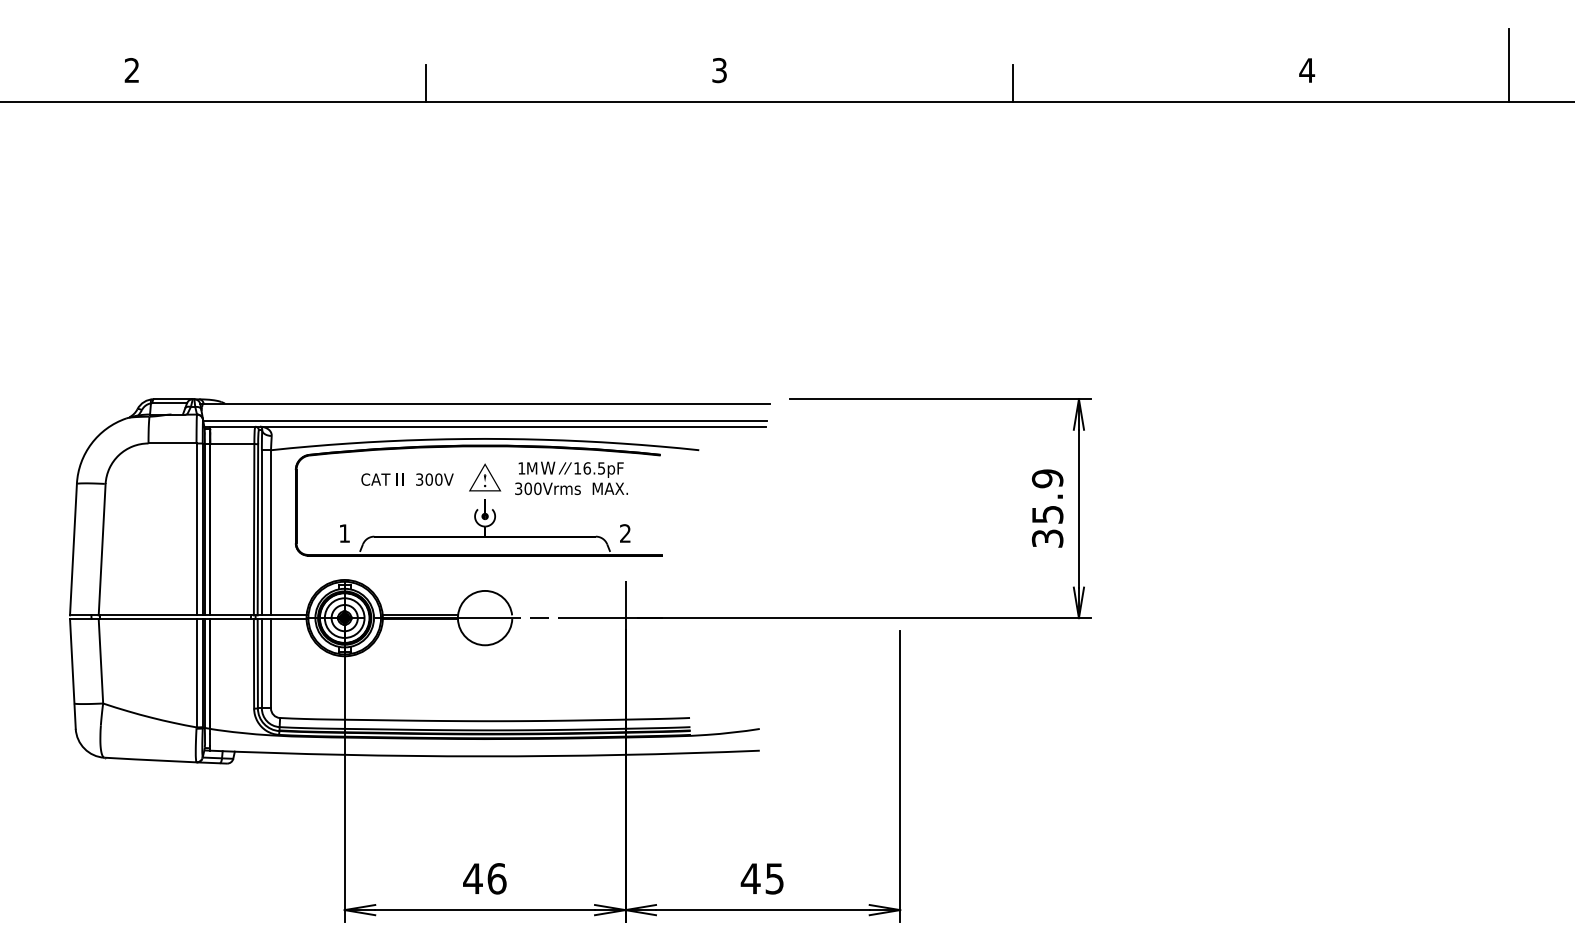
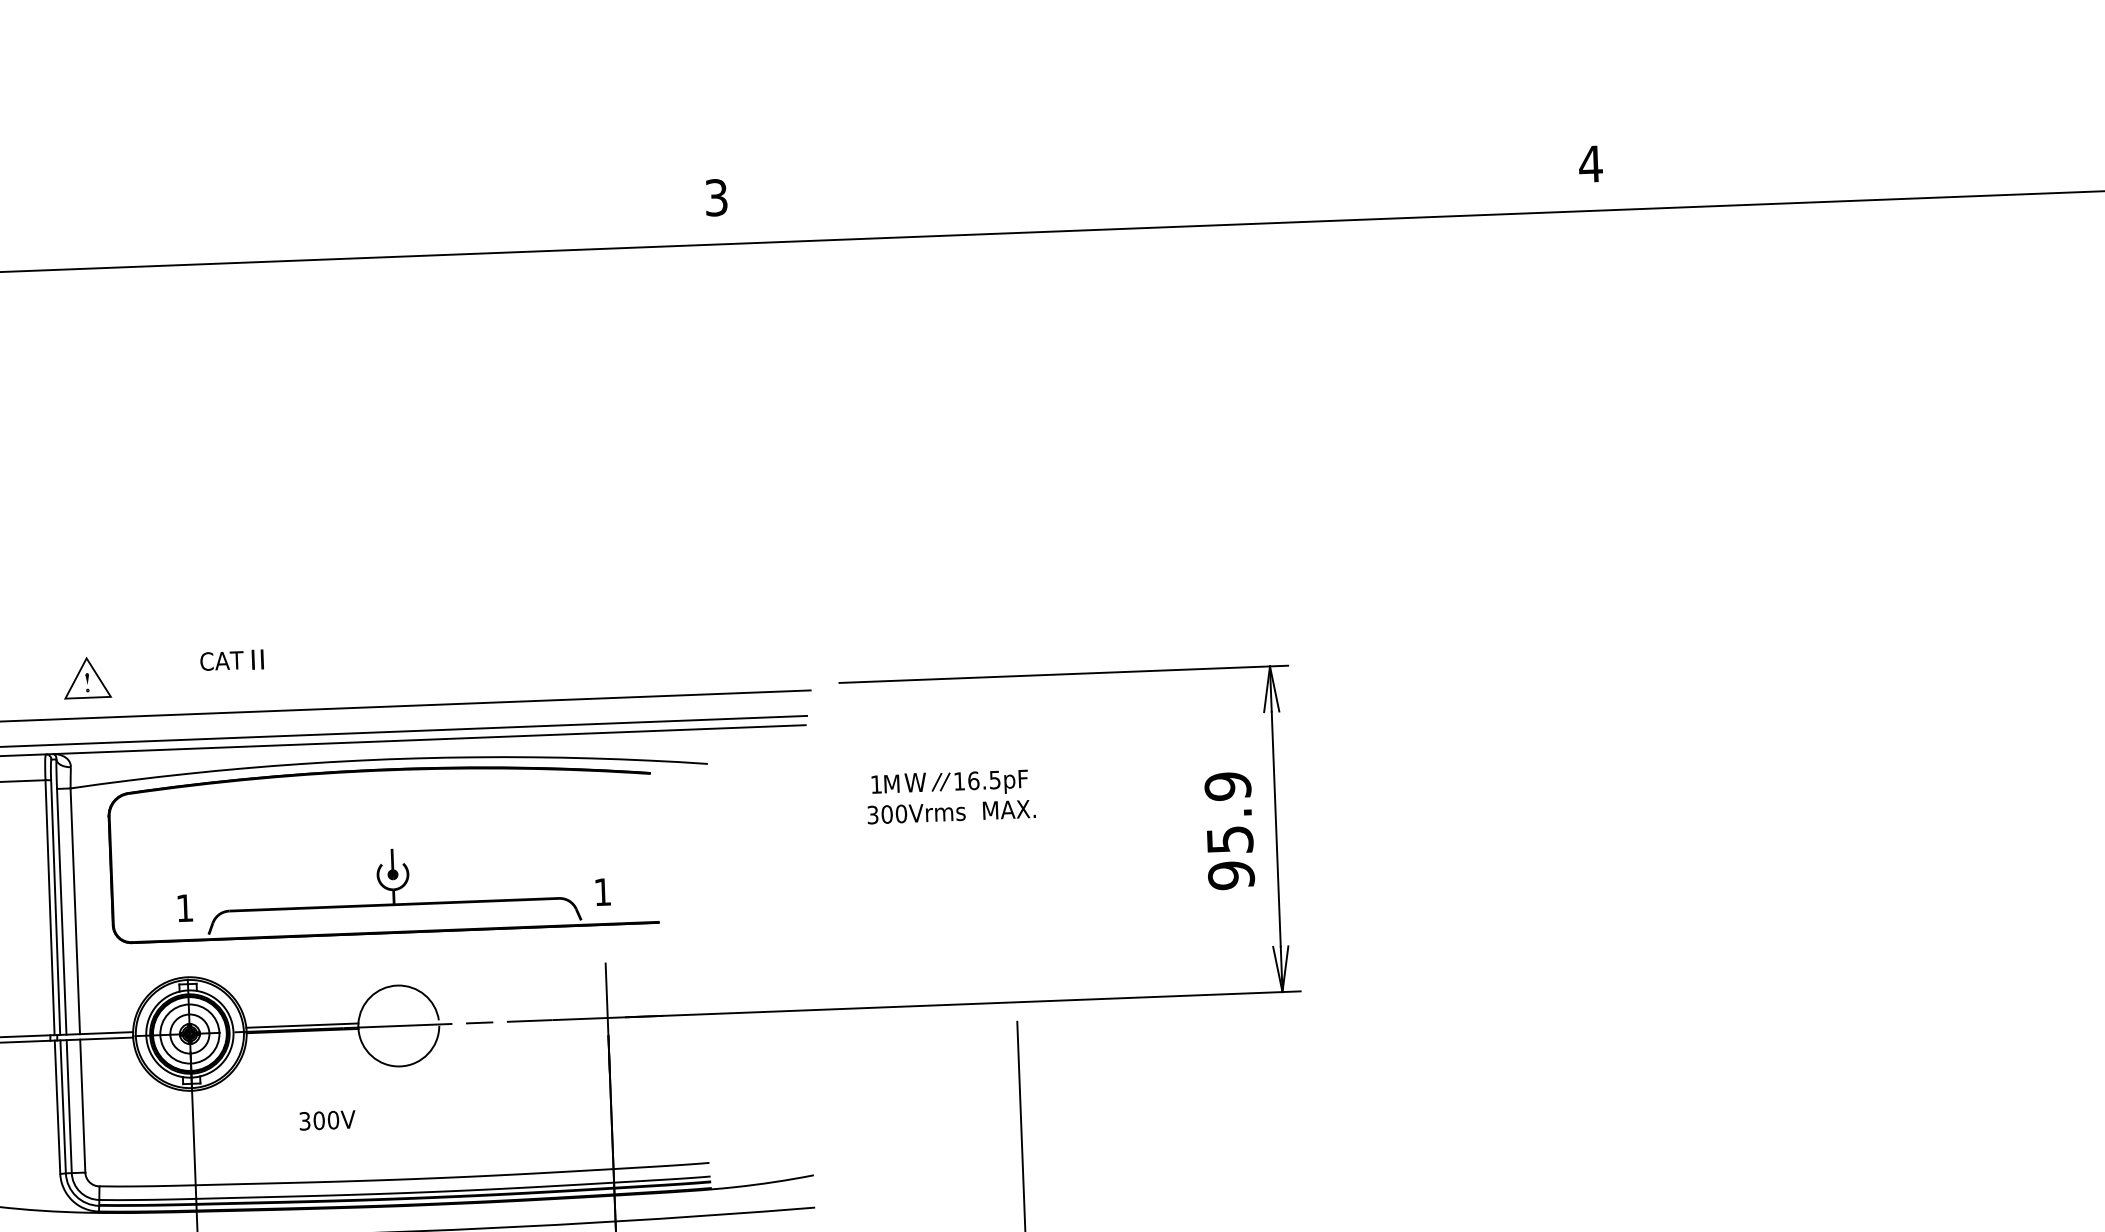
line: (1509, 64) -> (1891, 143), removed
line: (425, 83) -> (279, 233), removed
line: (1013, 83) -> (1154, 200), removed
part: (485, 477) -> (87, 677), moved
text: (571, 478) -> (950, 796), moved
text: (382, 479) -> (231, 660), moved
text: (434, 479) -> (327, 1120), moved
text: (625, 533) -> (602, 892), 2 -> 1
text: (1047, 538) -> (1231, 875), 35.9 -> 95.9

